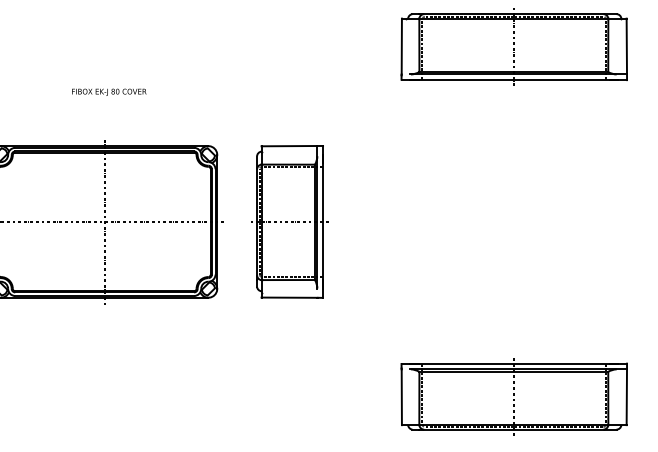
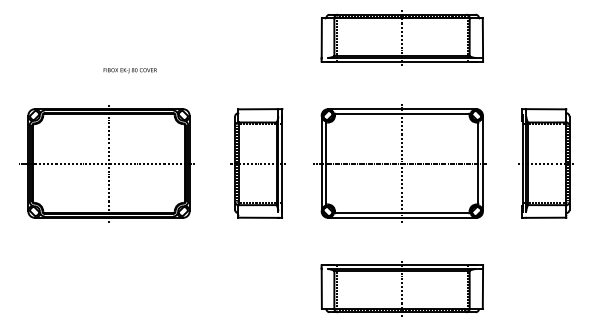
text: (108, 92) -> (129, 70), moved
part: (288, 221) -> (257, 163), moved
part: (510, 221) -> (399, 163), added

